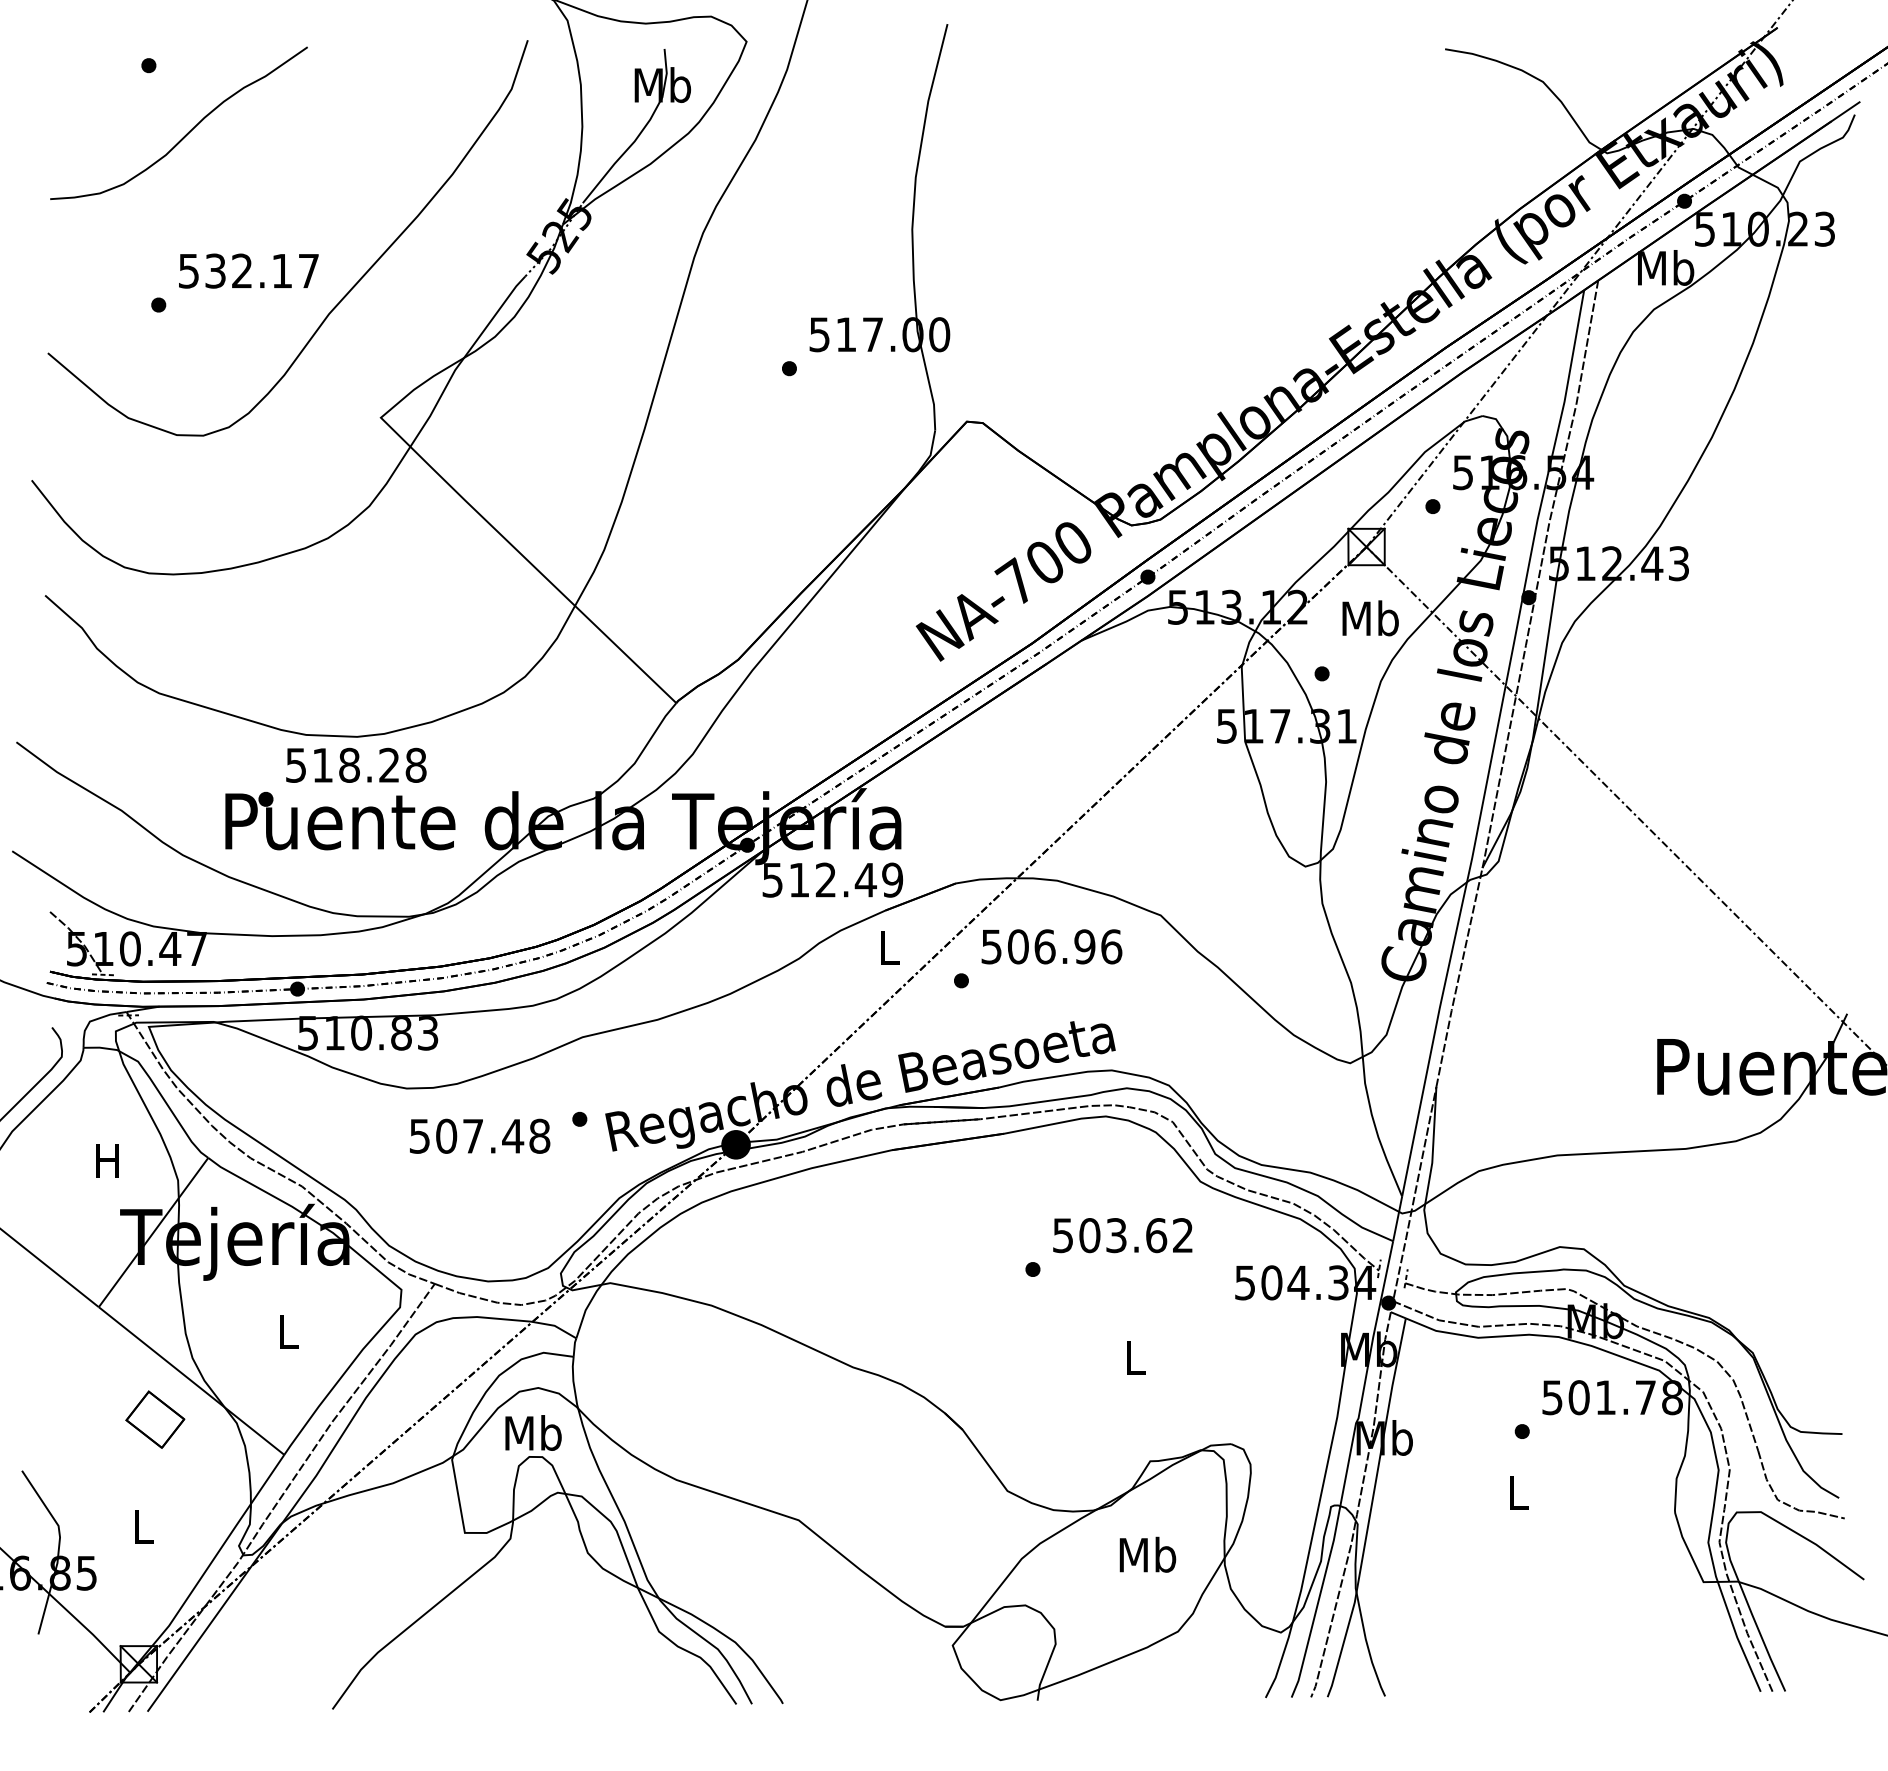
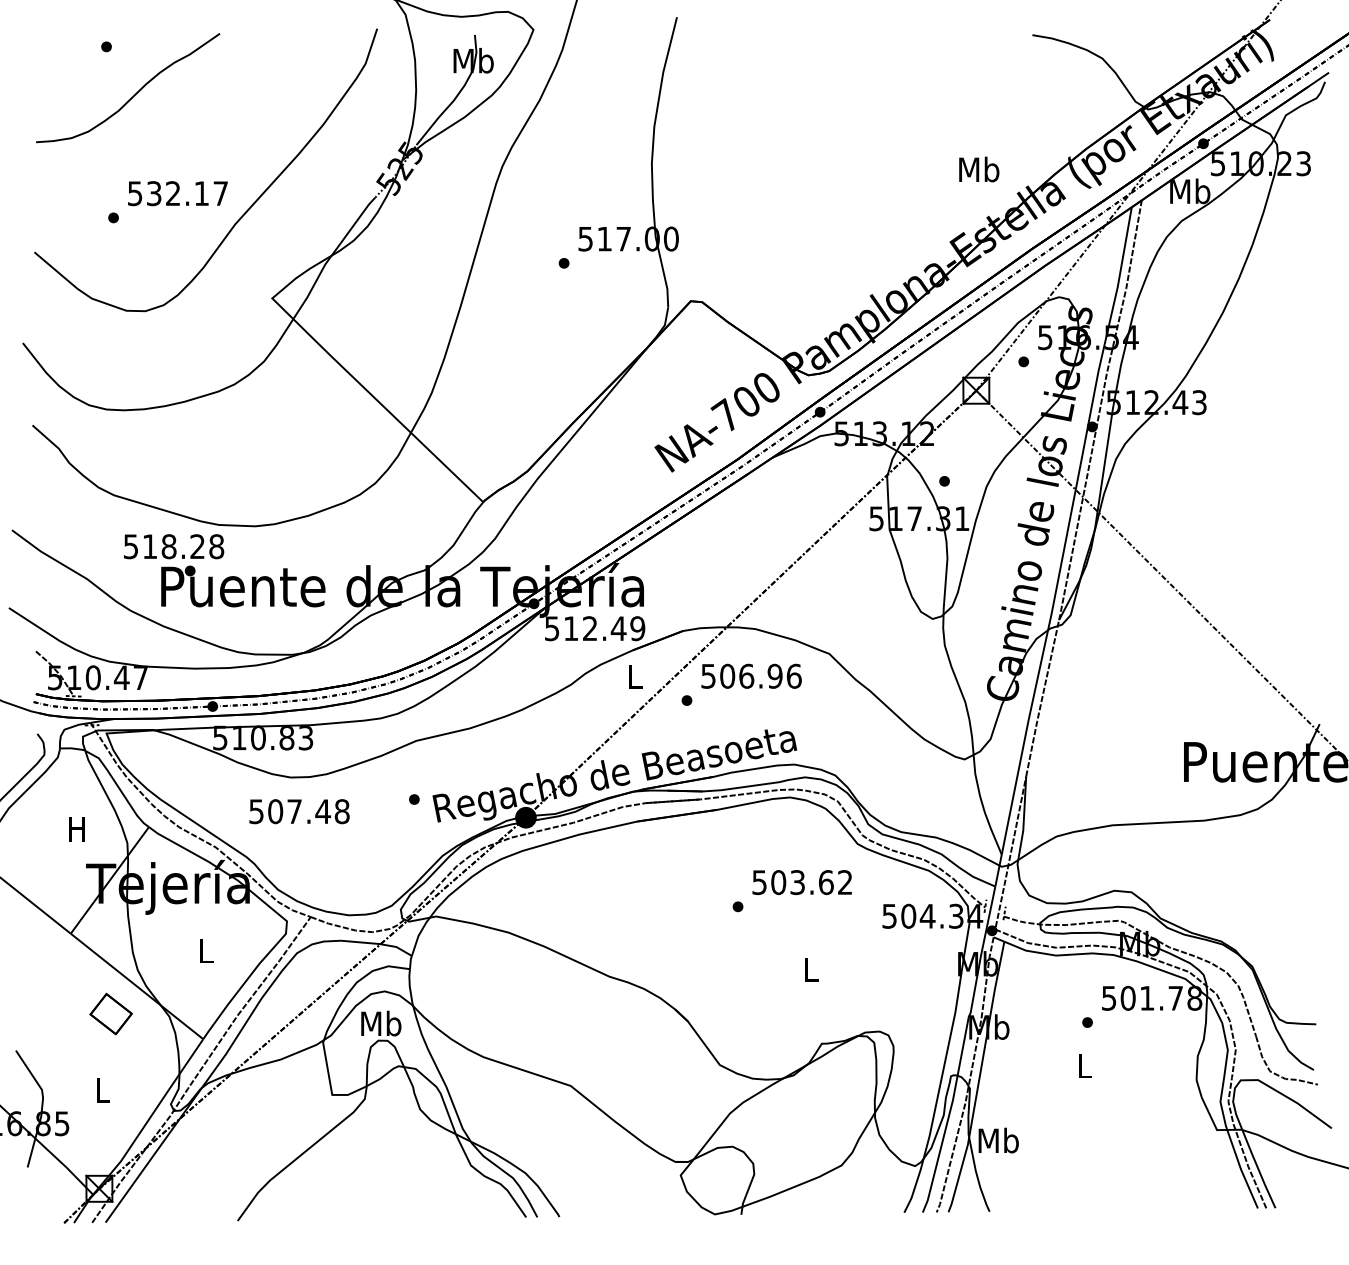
text: (1370, 618) -> (979, 169), moved
text: (356, 764) -> (174, 546), moved
text: (480, 1135) -> (299, 811), moved
text: (1147, 1554) -> (998, 1140), moved

